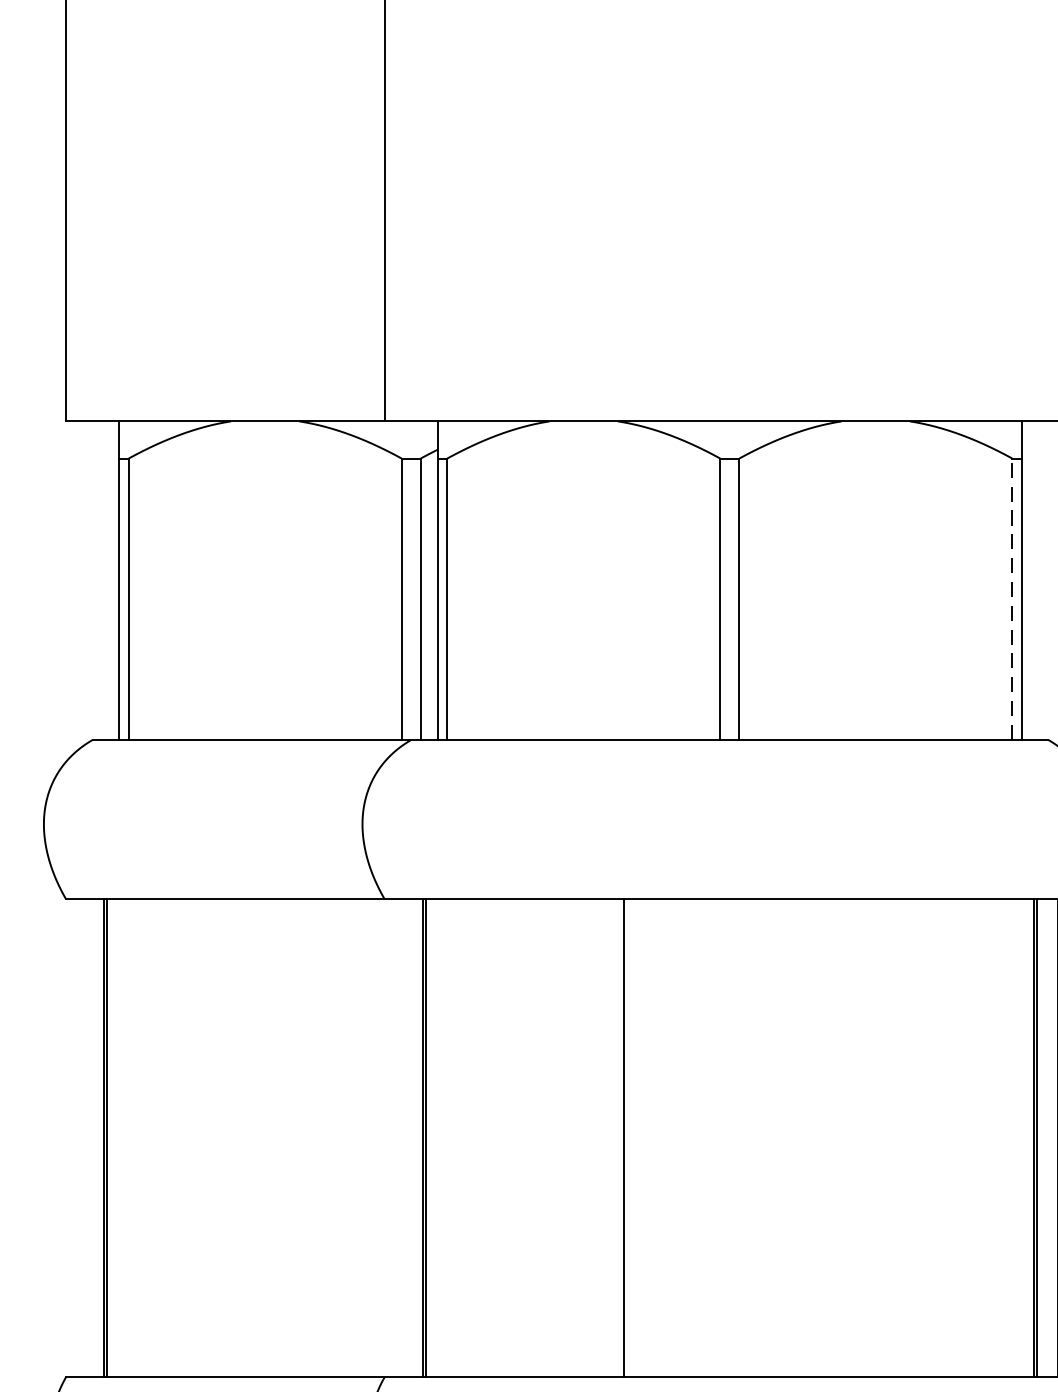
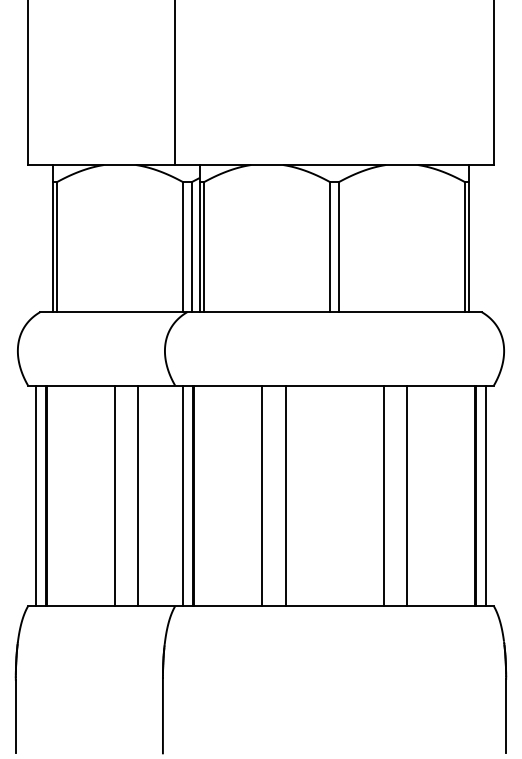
line: (1011, 600) -> (464, 247), dashed -> solid
line: (82, 1137) -> (35, 495), added
line: (253, 1137) -> (114, 495), added
line: (305, 1137) -> (138, 495), added
line: (400, 1137) -> (182, 495), added
line: (573, 1137) -> (262, 495), added
line: (835, 1137) -> (383, 495), added
line: (887, 1137) -> (407, 495), added

